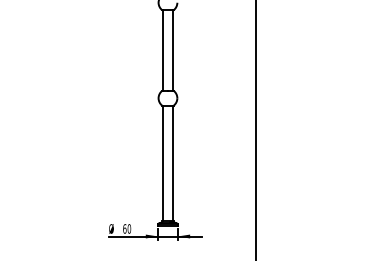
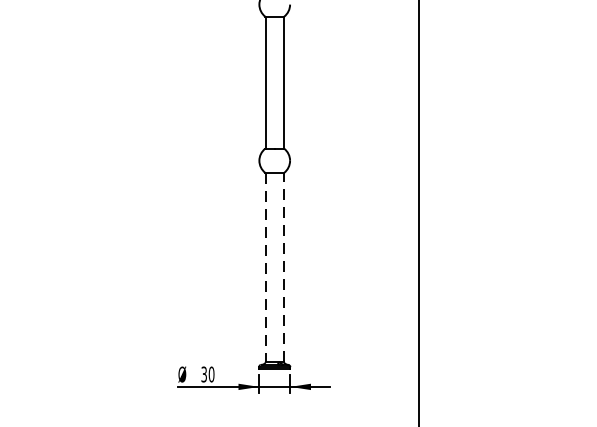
line: (162, 163) -> (265, 267), solid -> dashed
line: (173, 163) -> (283, 267), solid -> dashed
text: (124, 228) -> (203, 373), 60 -> 30

